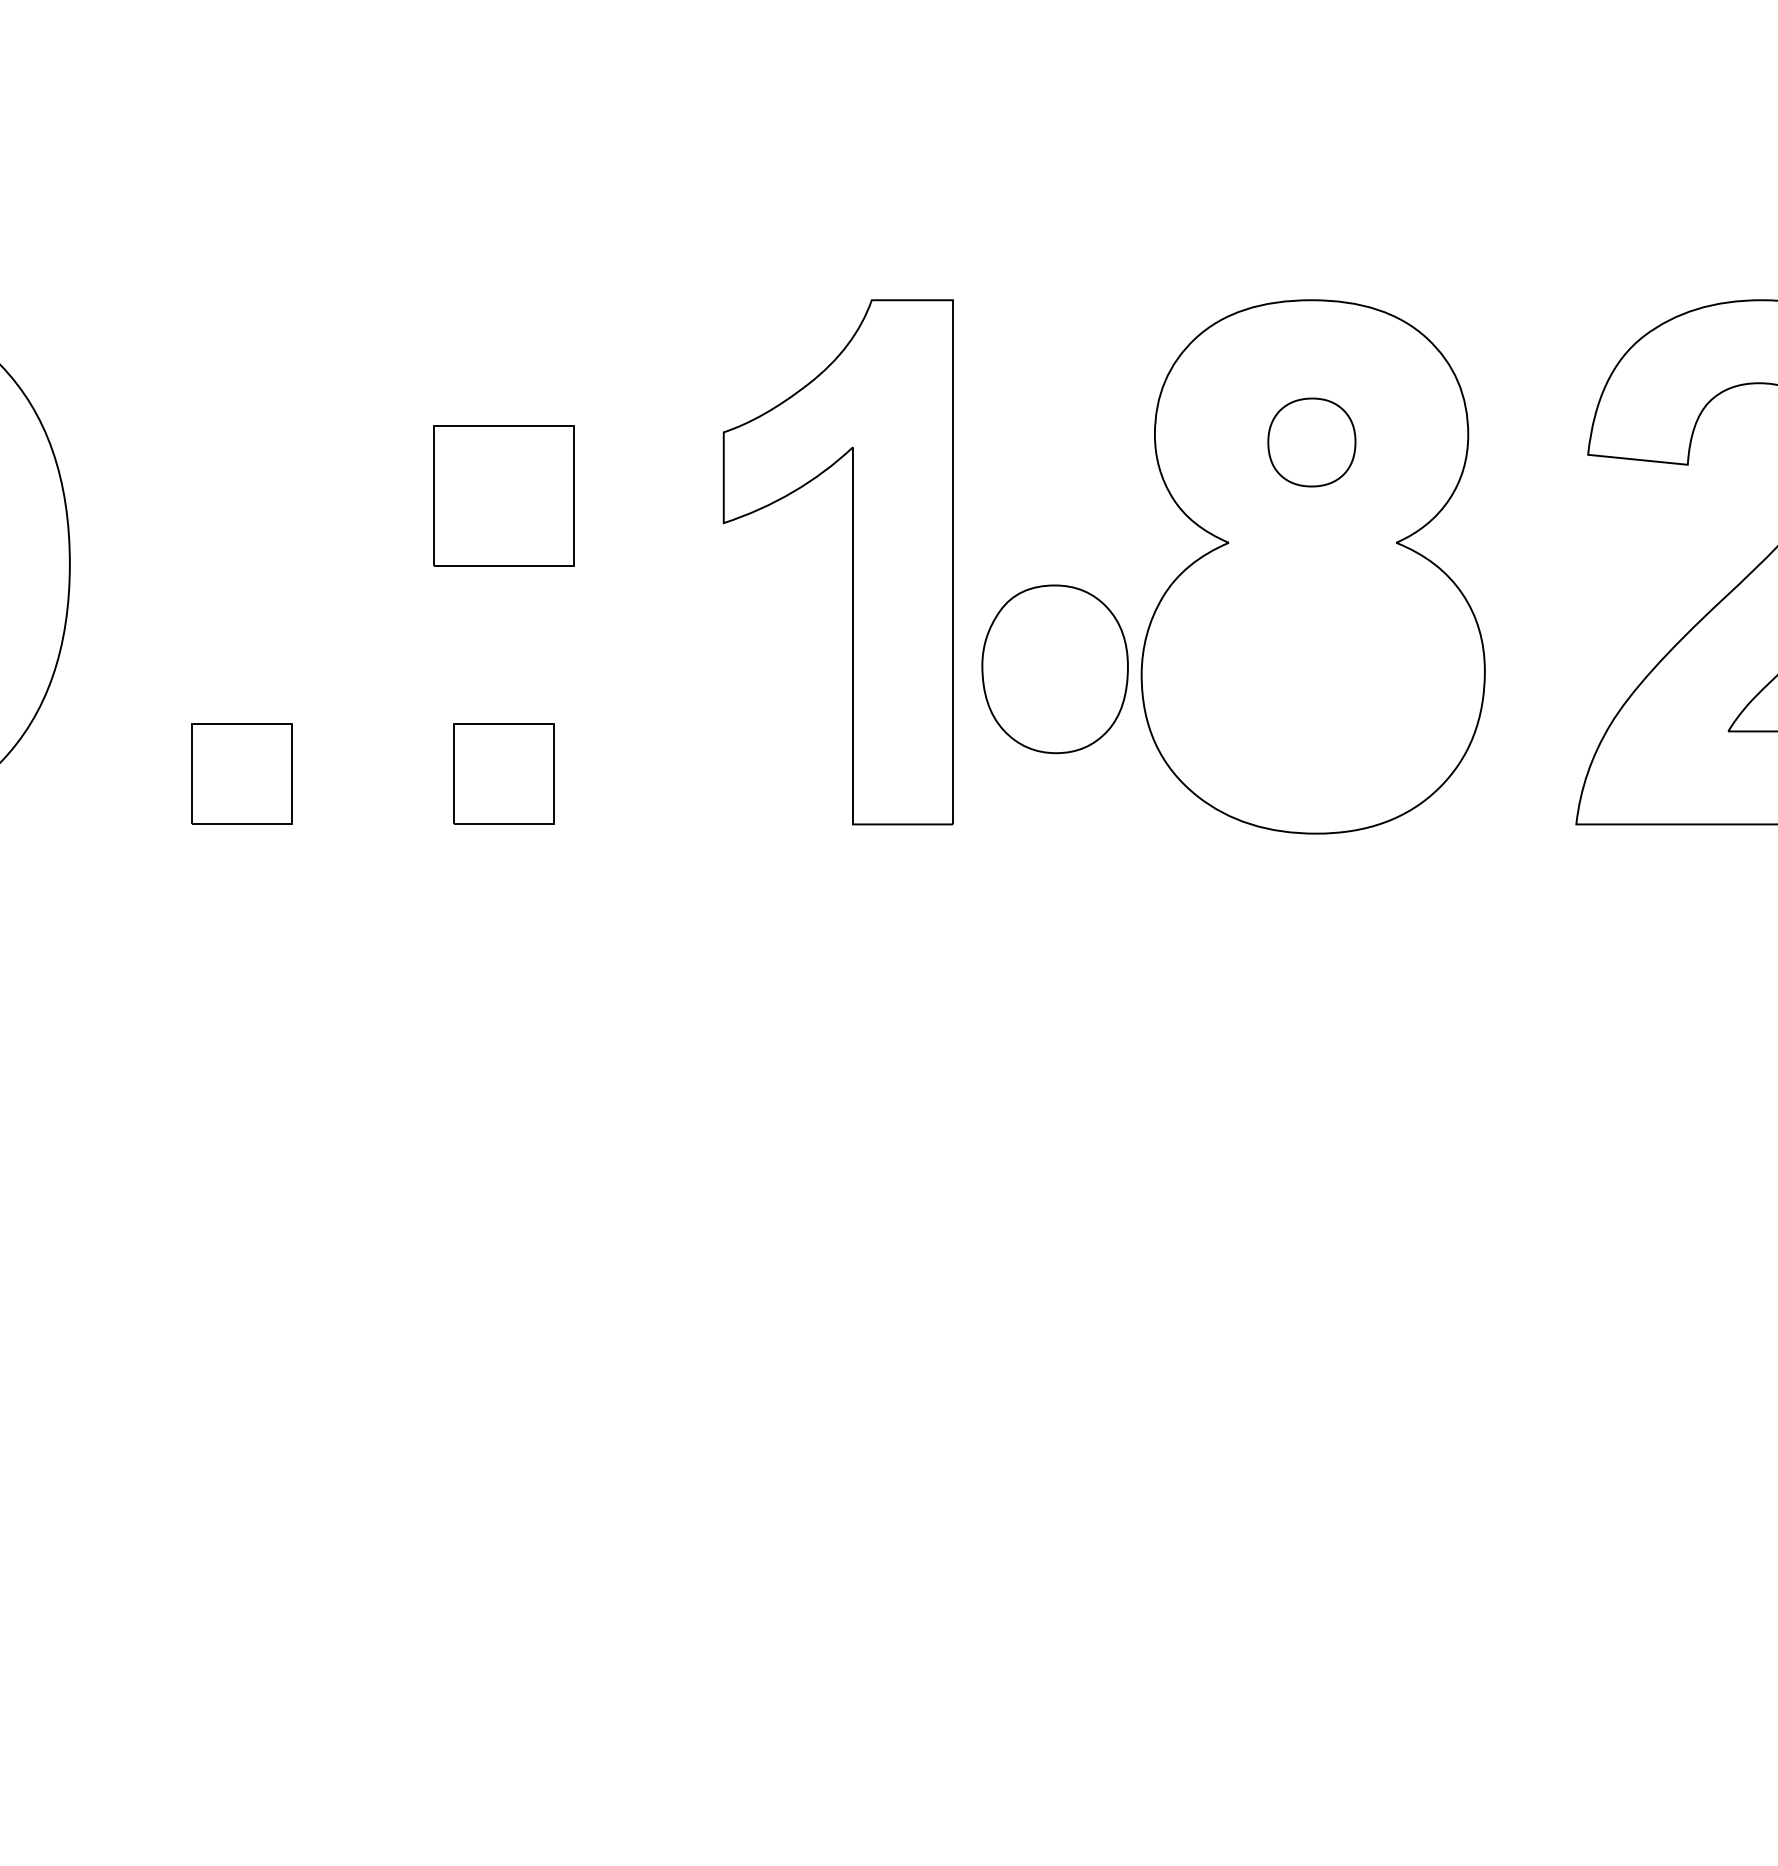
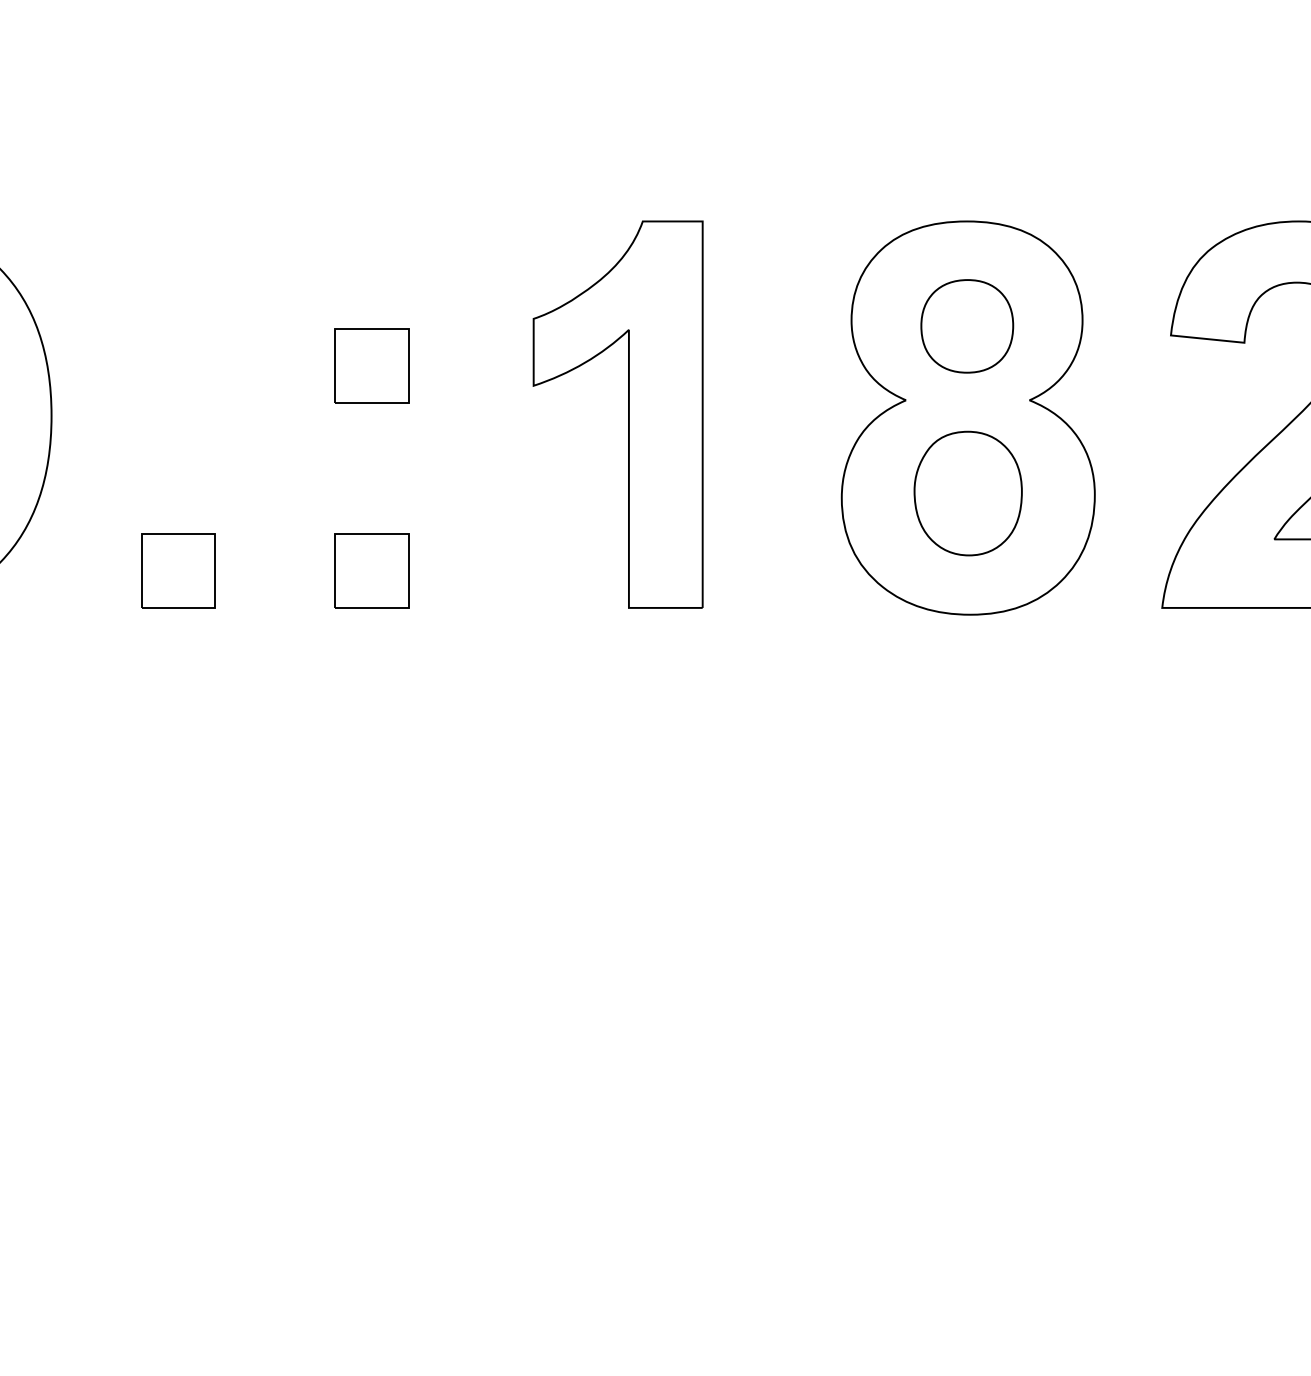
part: (1311, 442) -> (967, 326), size x1.43
part: (503, 495) -> (371, 365), size x0.71
part: (1054, 669) -> (967, 493), moved

